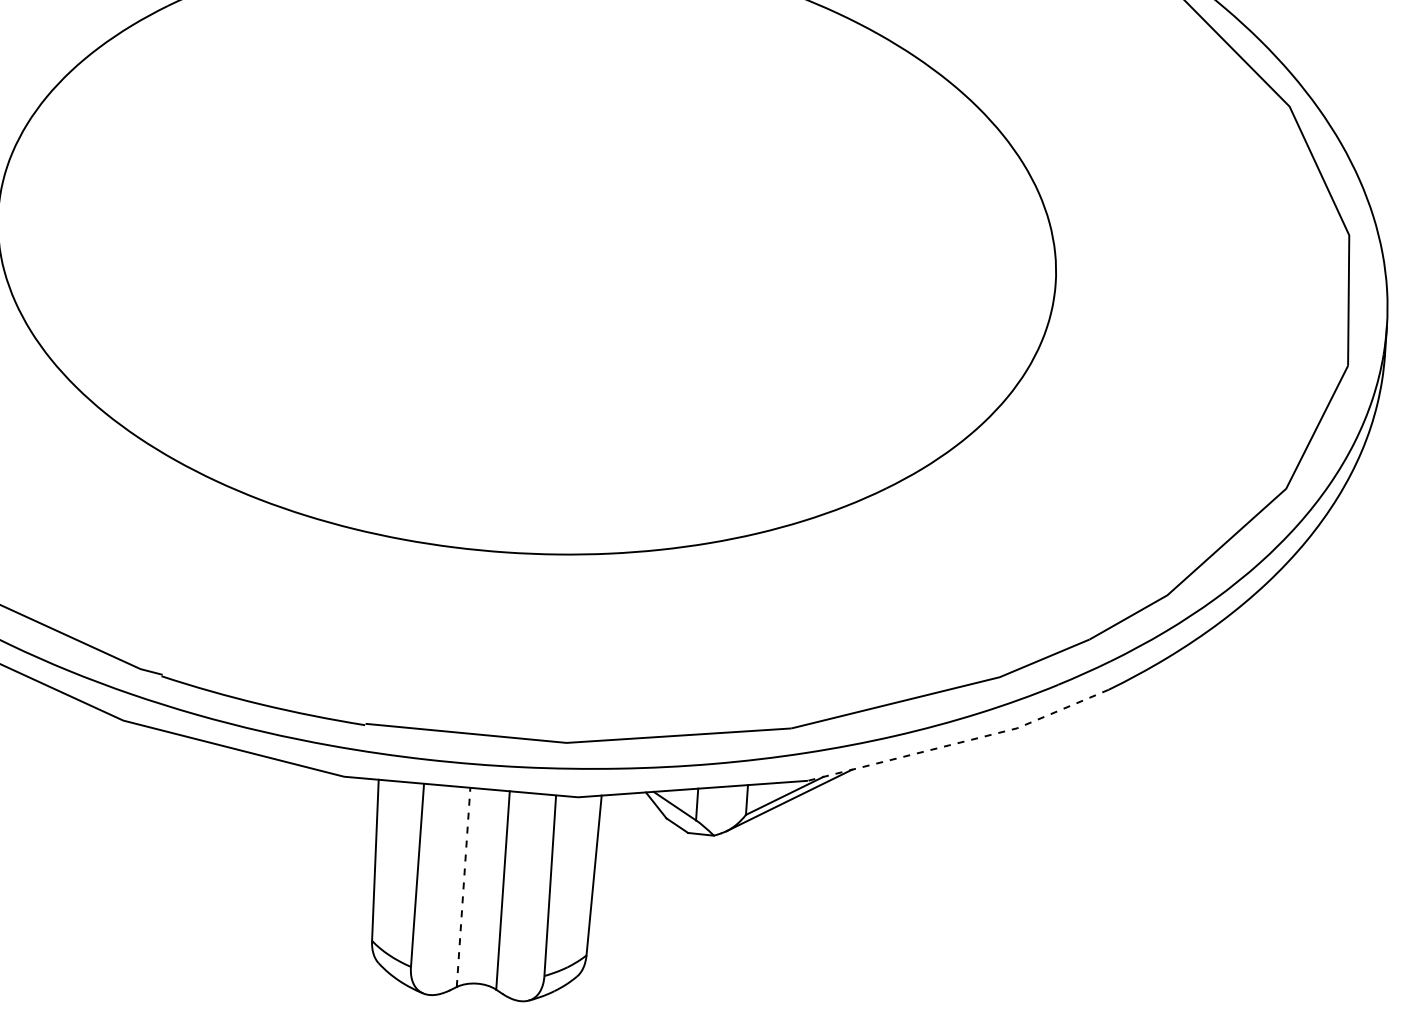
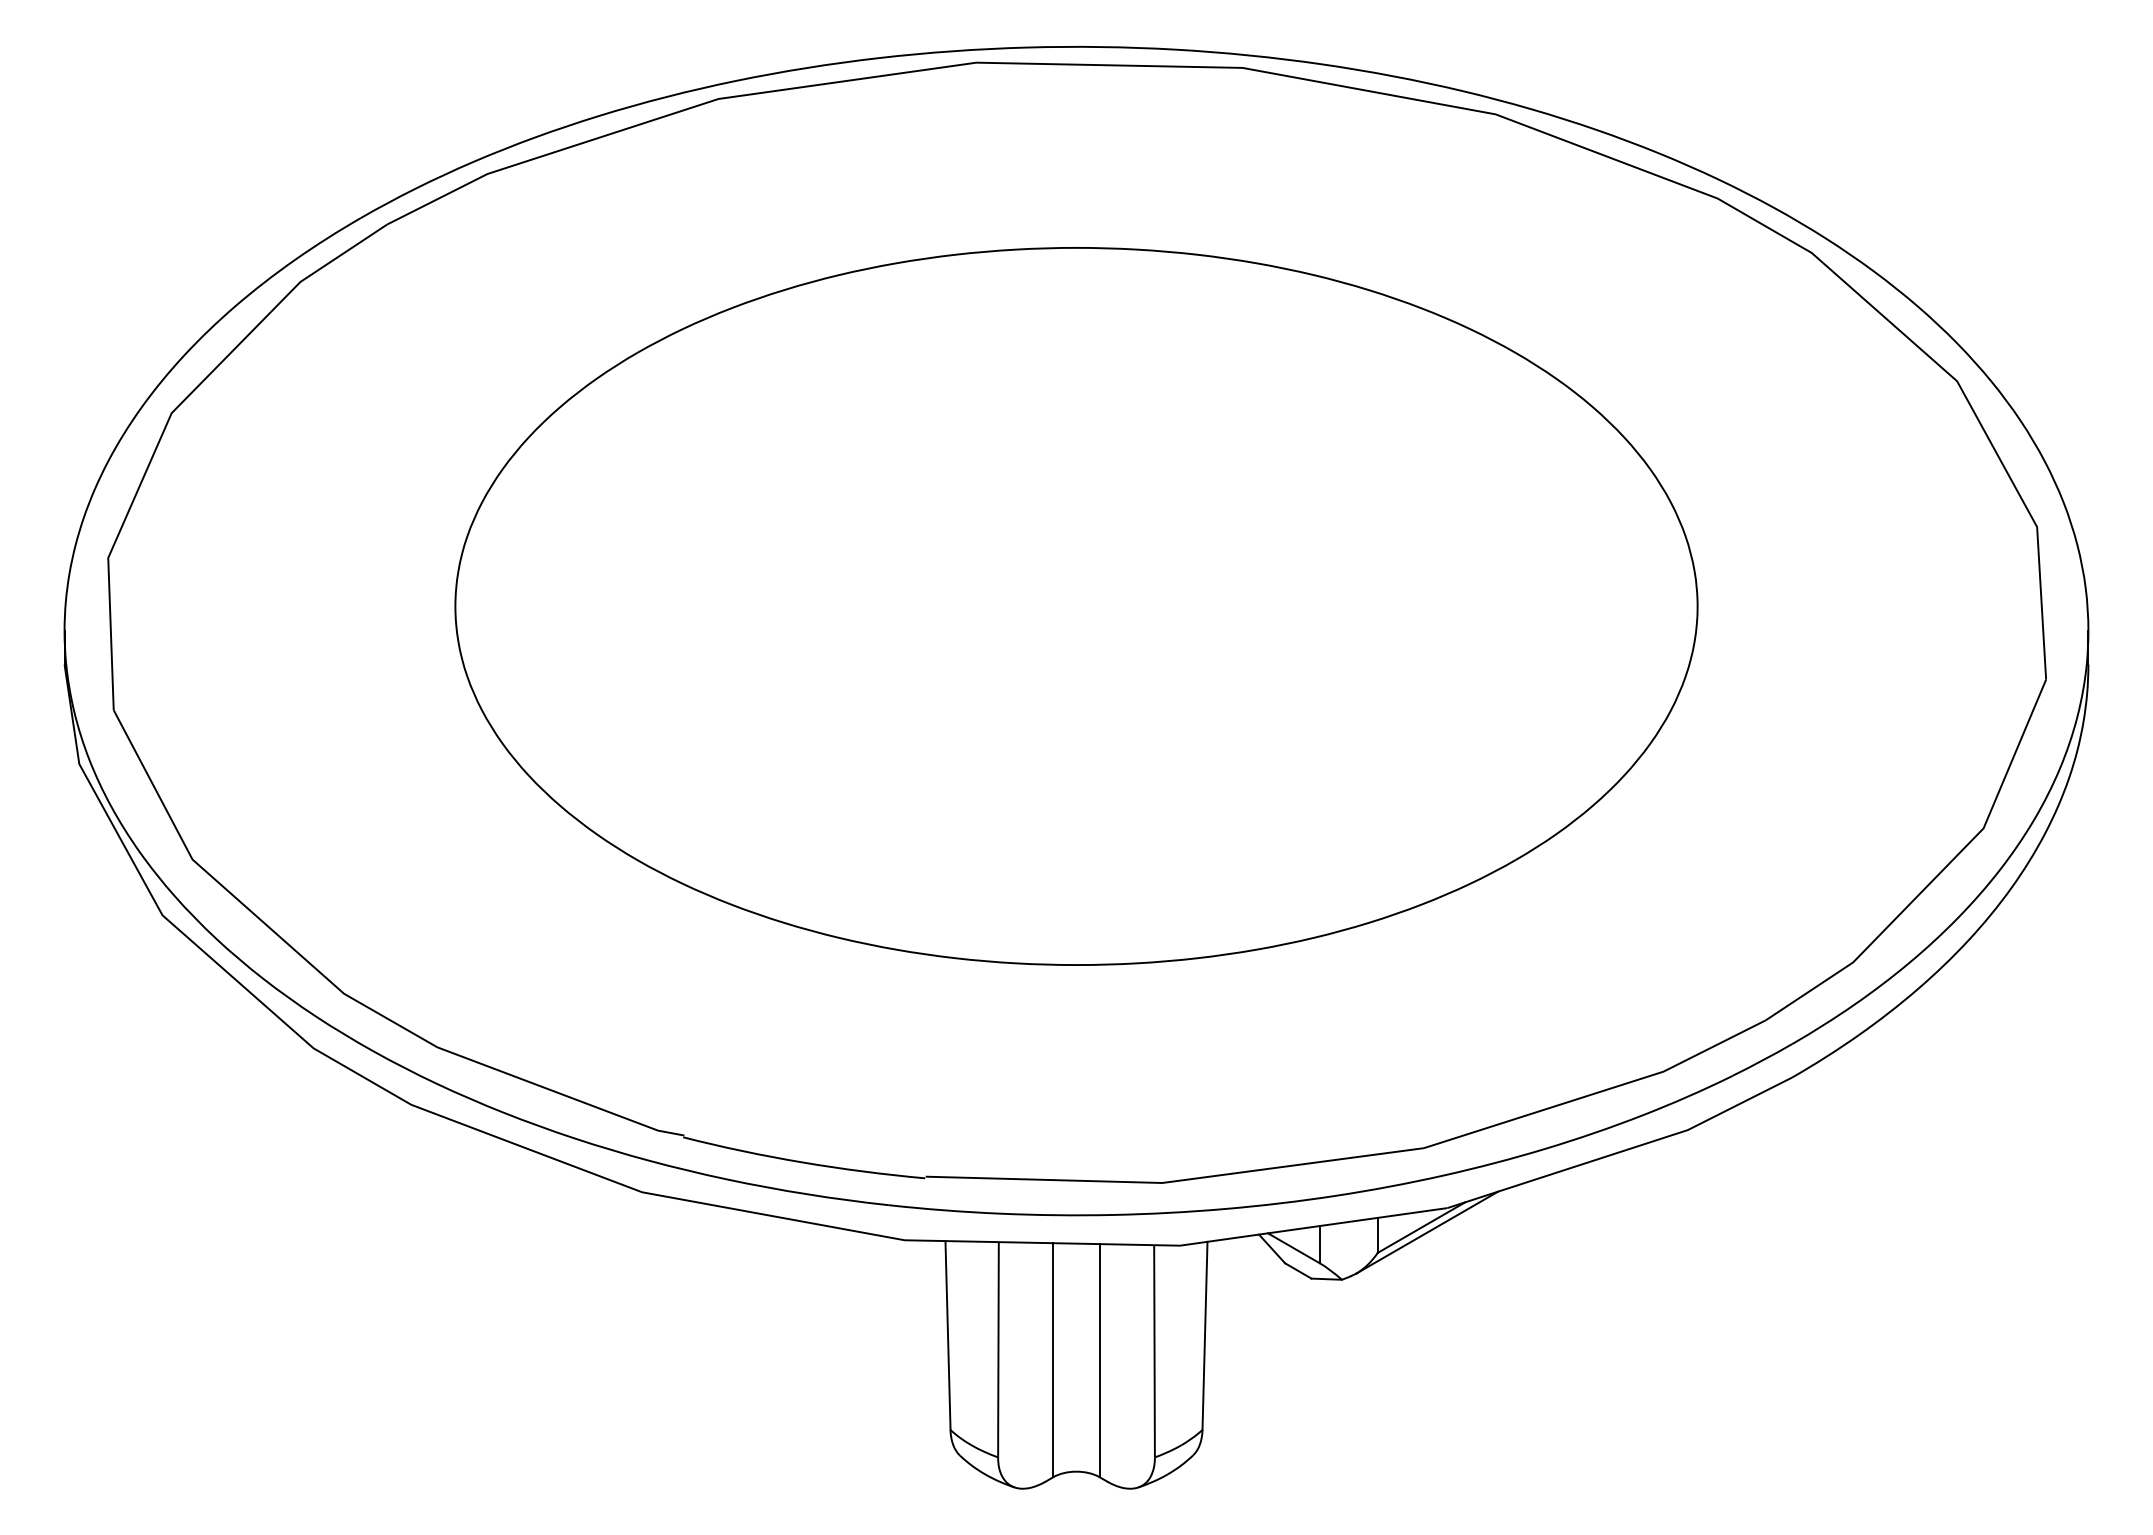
line: (961, 742) -> (1623, 1151), dashed -> solid
line: (463, 886) -> (1053, 1359), dashed -> solid

